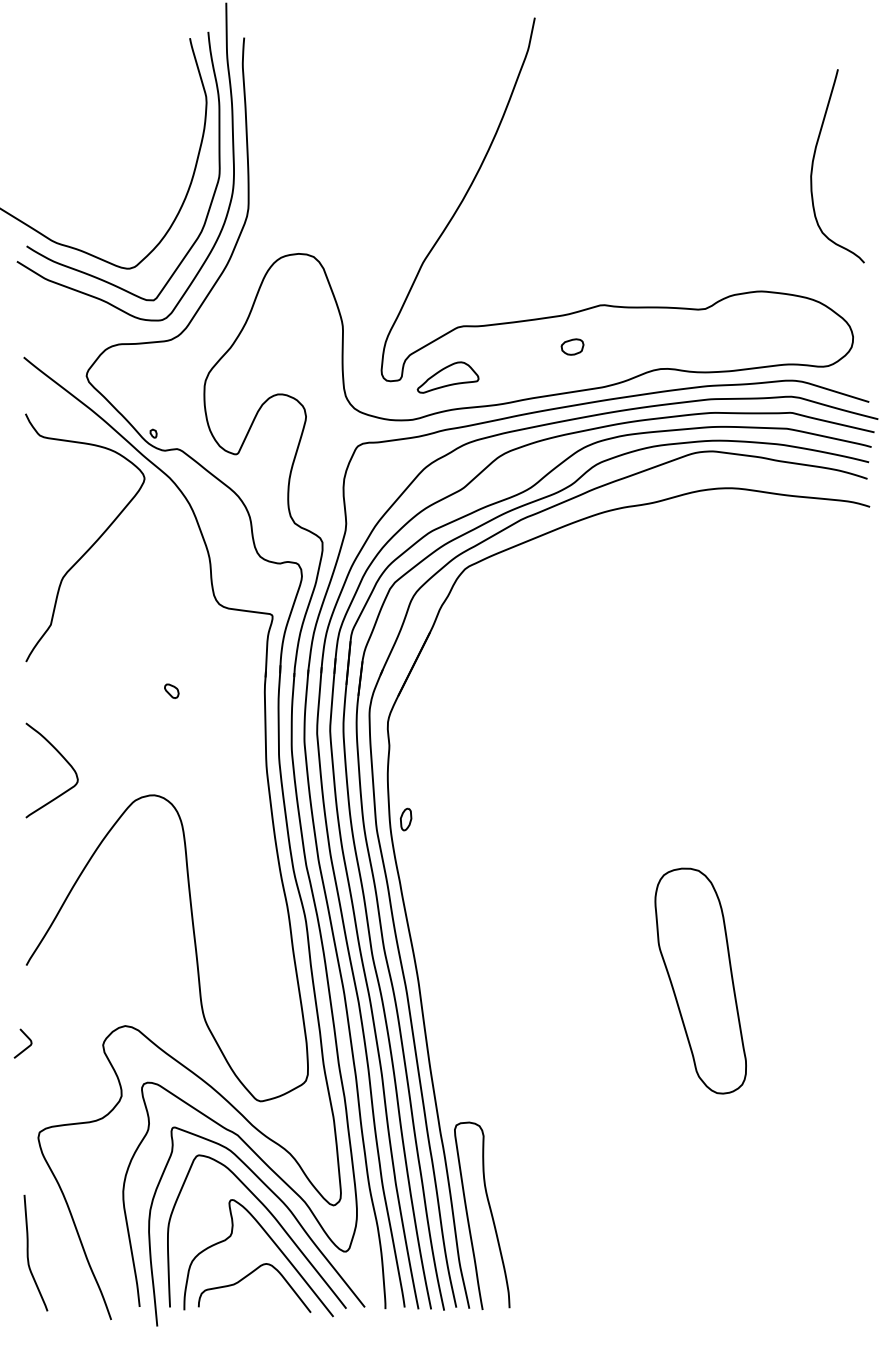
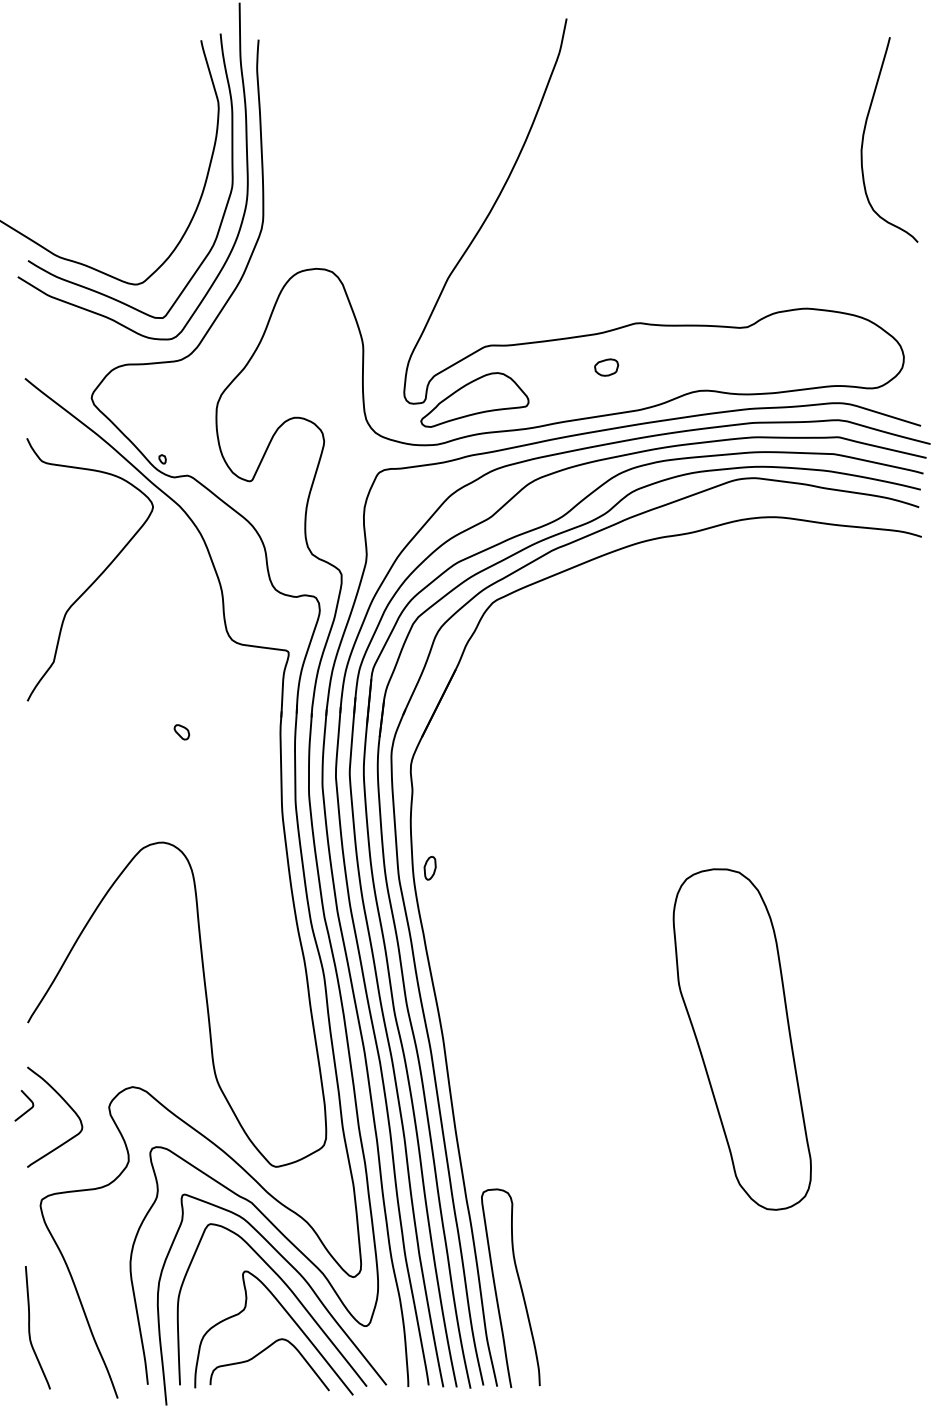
curve: (813, 166) -> (864, 140), moved
part: (447, 377) -> (474, 399), size x1.67
curve: (64, 760) -> (68, 1106), moved
part: (700, 980) -> (742, 1038), size x1.43

